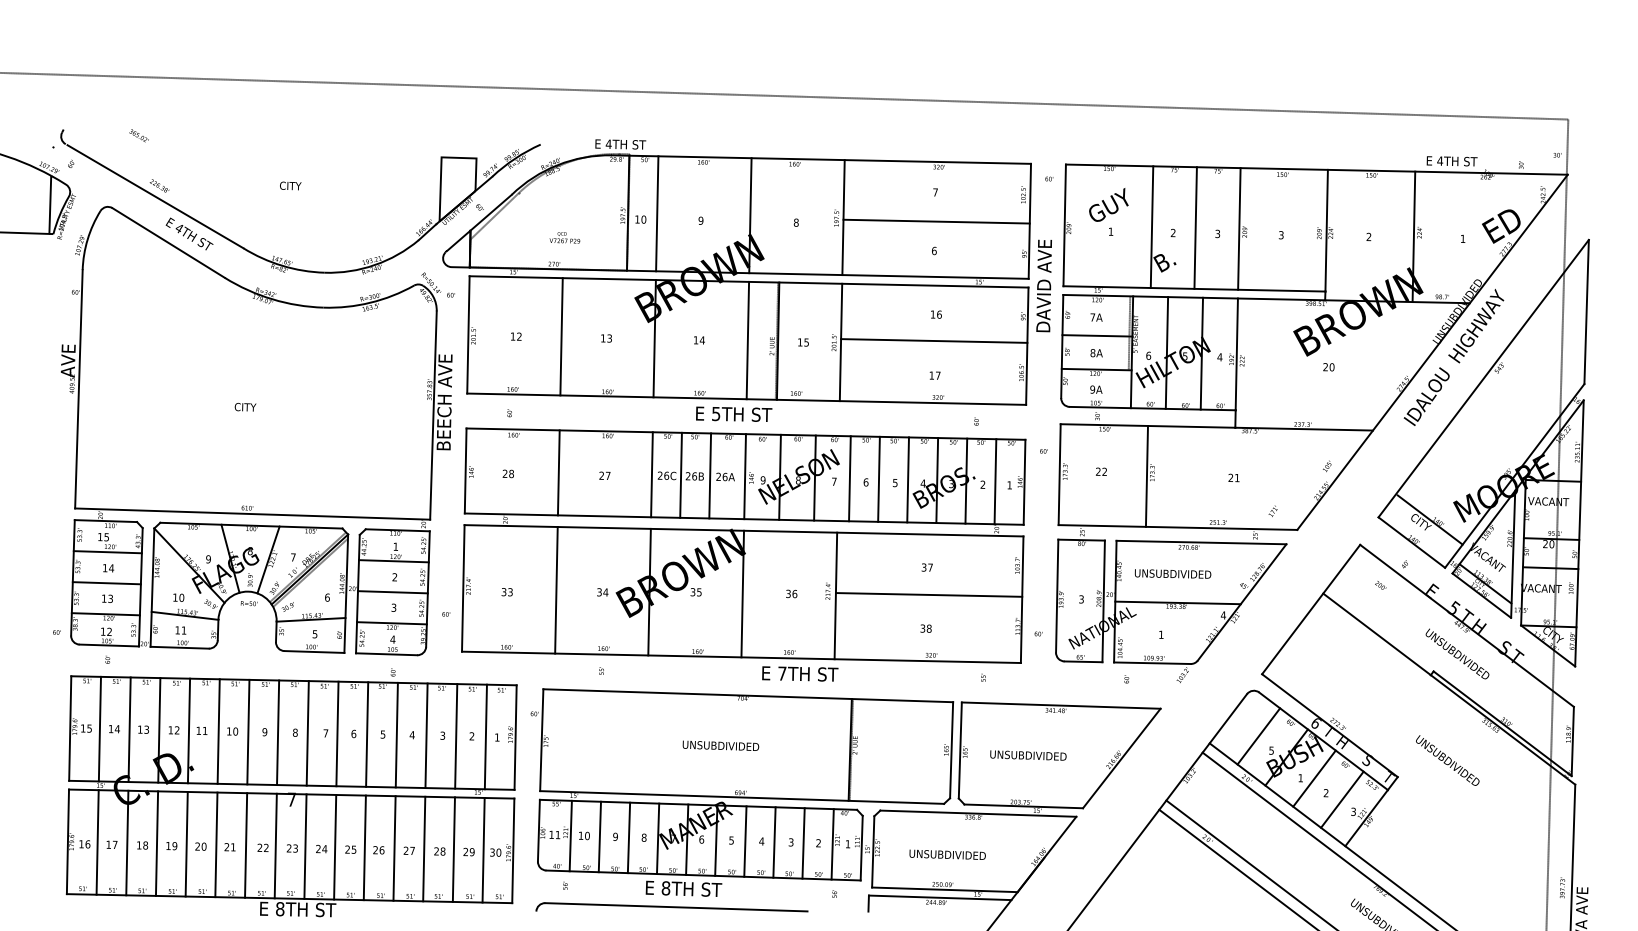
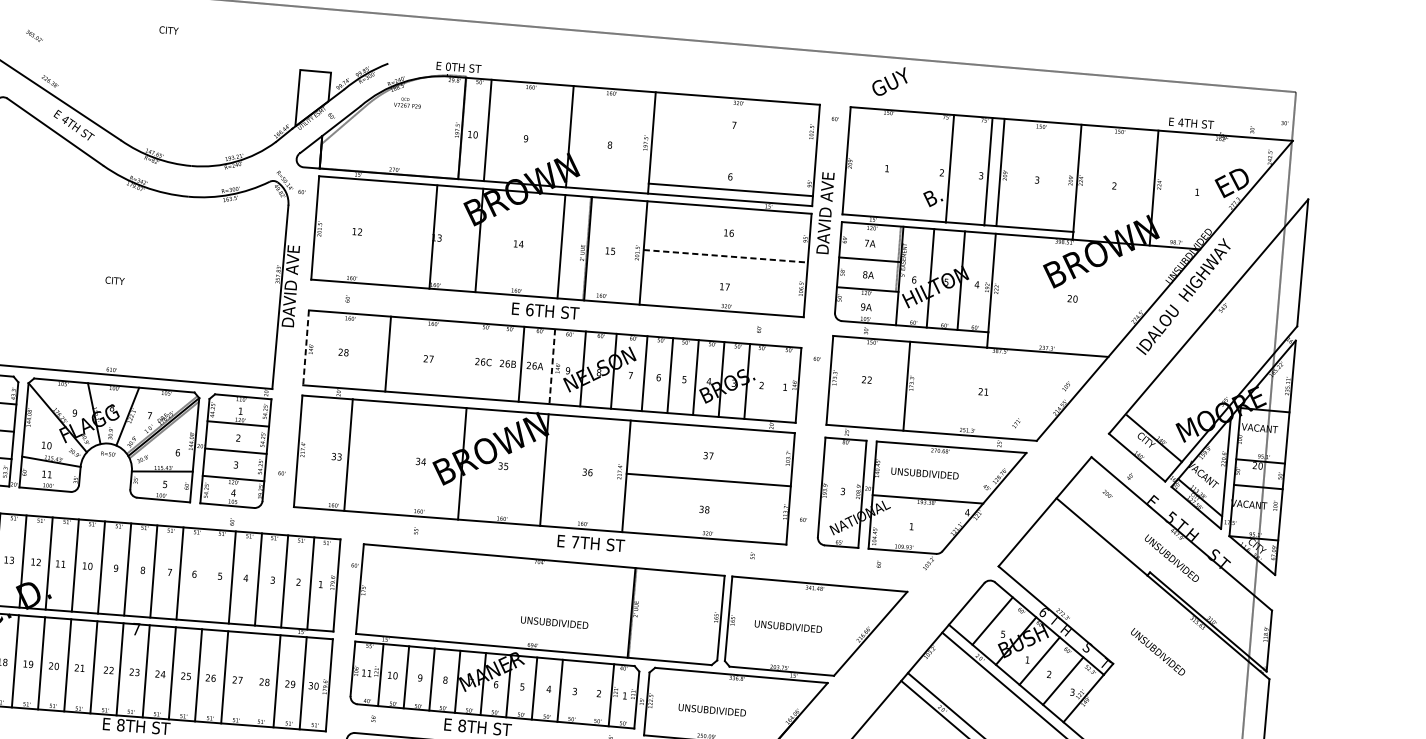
text: (608, 143) -> (448, 66), 4TH -> 0TH
text: (290, 185) -> (168, 30), moved
text: (1108, 204) -> (889, 80), moved
line: (936, 221) -> (730, 189), moved
line: (1151, 227) -> (949, 169), moved
line: (1195, 227) -> (988, 171), moved
text: (564, 237) -> (407, 102), moved
line: (561, 336) -> (433, 236), moved
line: (934, 341) -> (726, 256), solid -> dashed
text: (444, 402) -> (290, 286), BEECH AVE -> DAVID AVE
text: (716, 413) -> (530, 309), 5TH -> 6TH
line: (465, 470) -> (305, 347), solid -> dashed
line: (651, 474) -> (469, 360), removed
line: (680, 474) -> (495, 361), removed
line: (745, 476) -> (552, 366), solid -> dashed
line: (995, 481) -> (772, 383), removed
line: (556, 590) -> (348, 455), moved
line: (367, 734) -> (206, 575), removed
text: (720, 745) -> (554, 622), moved
line: (803, 843) -> (585, 693), removed
line: (424, 848) -> (251, 678), removed

